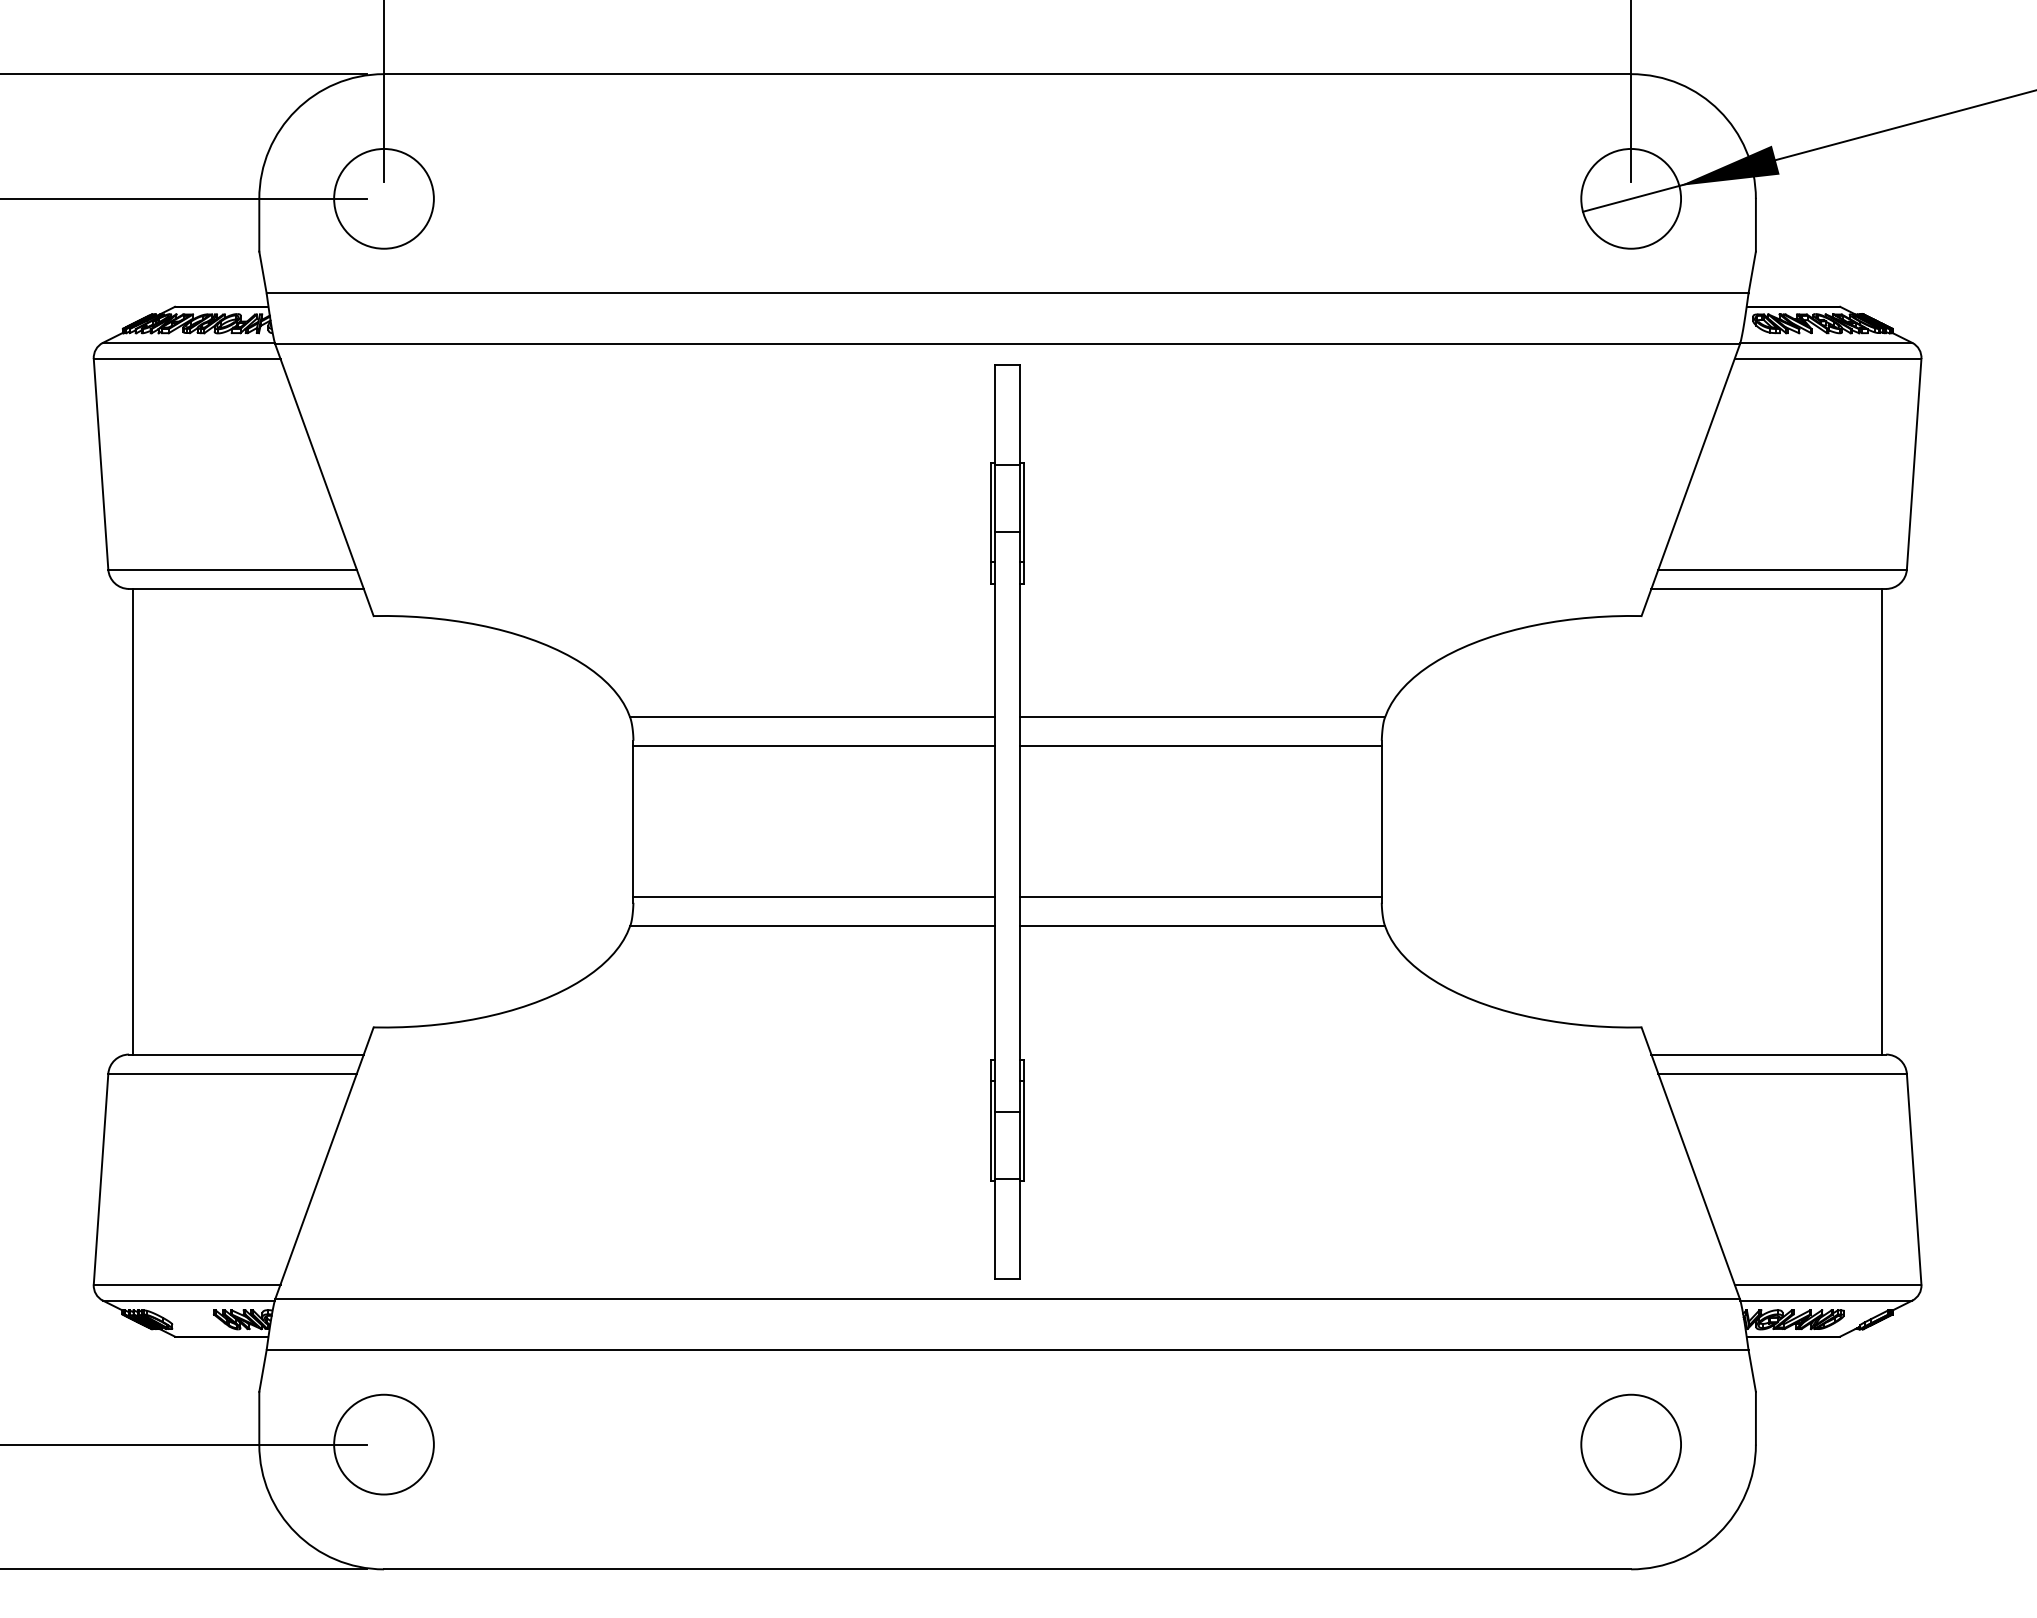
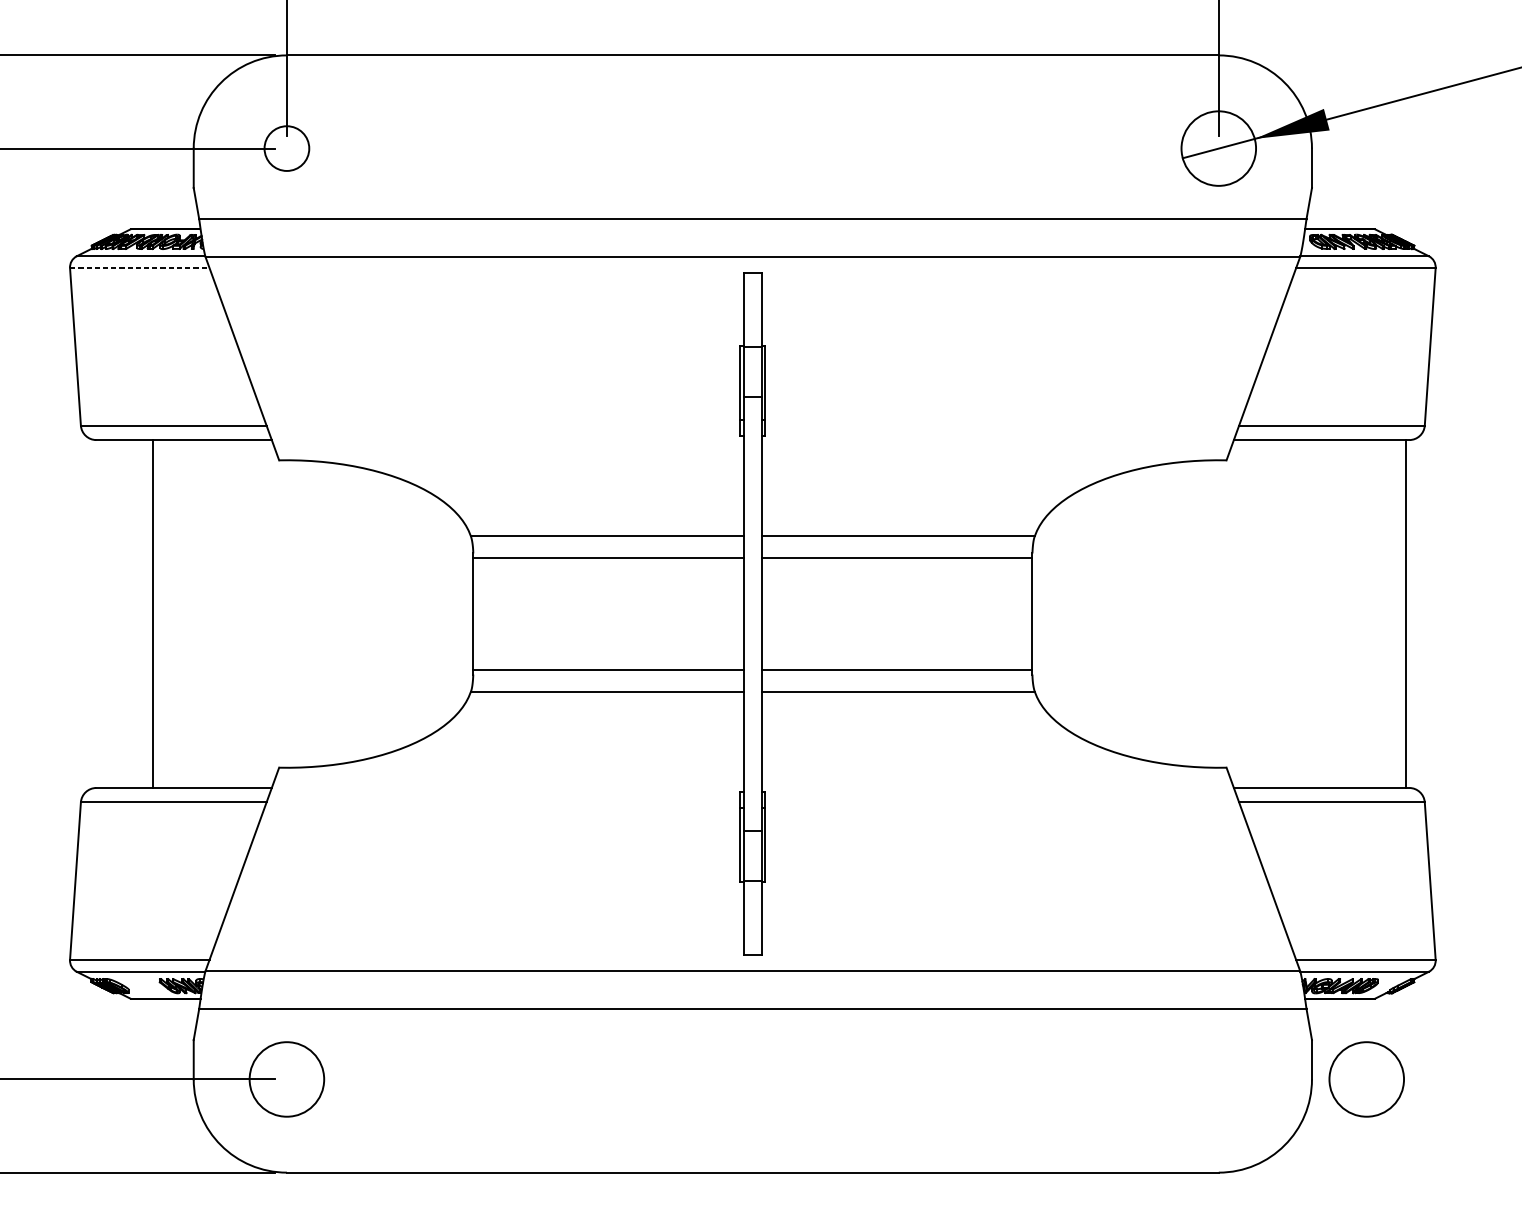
circle: (383, 198) -> (286, 148), size x0.6
line: (187, 358) -> (140, 267), solid -> dashed
line: (133, 821) -> (153, 613), moved
circle: (1630, 1444) -> (1366, 1079), moved

